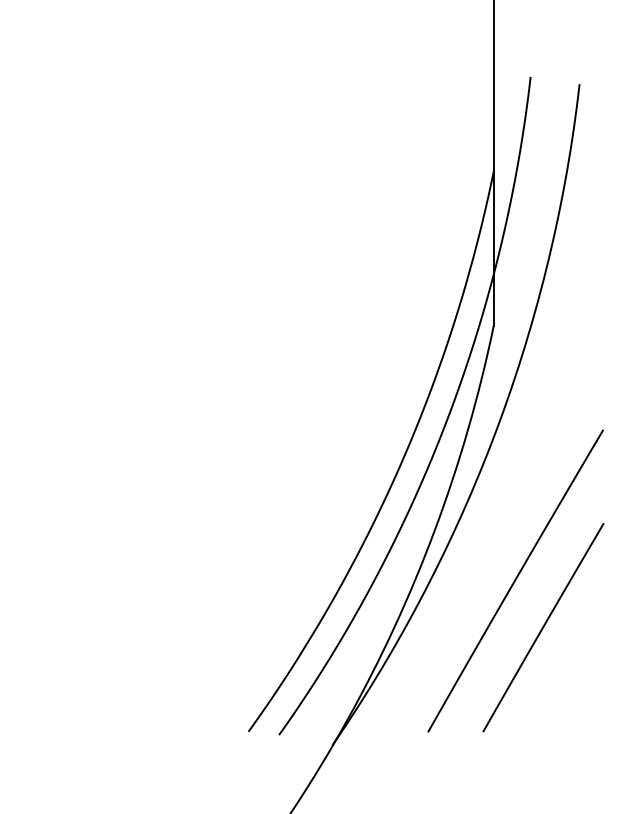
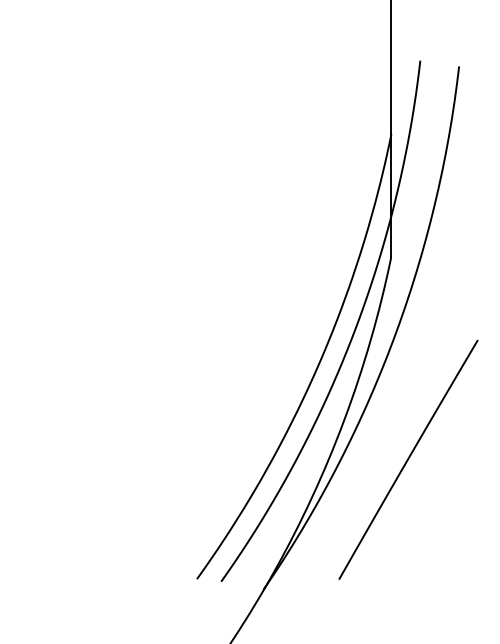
line: (543, 627) -> (430, 496), removed

